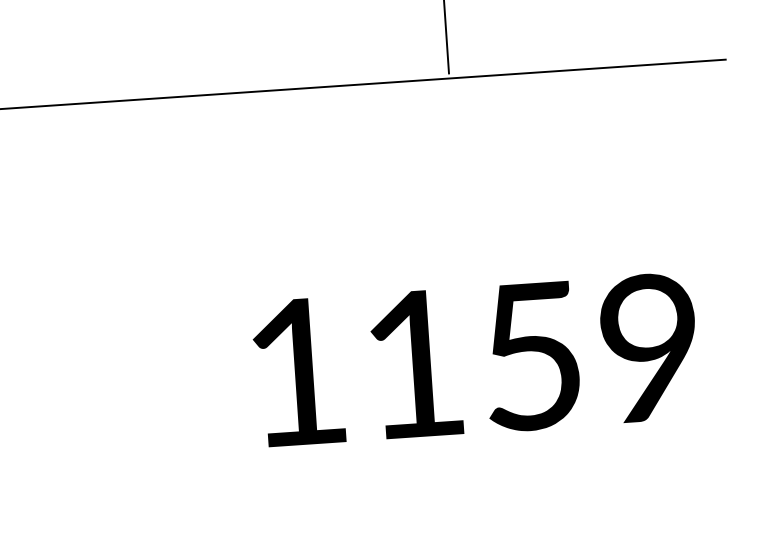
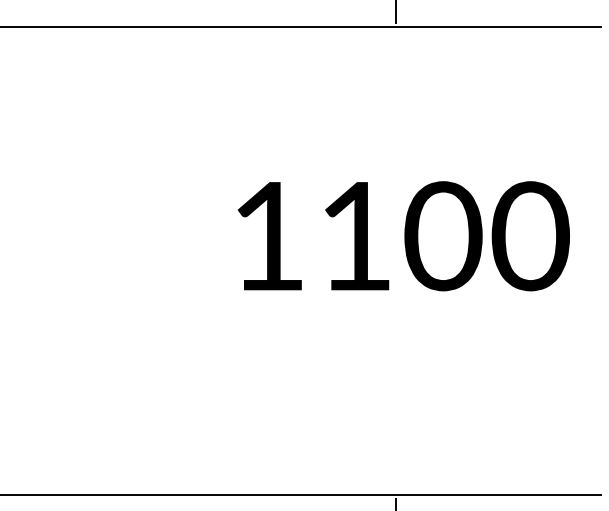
text: (590, 352) -> (486, 236), 1159 -> 1100

